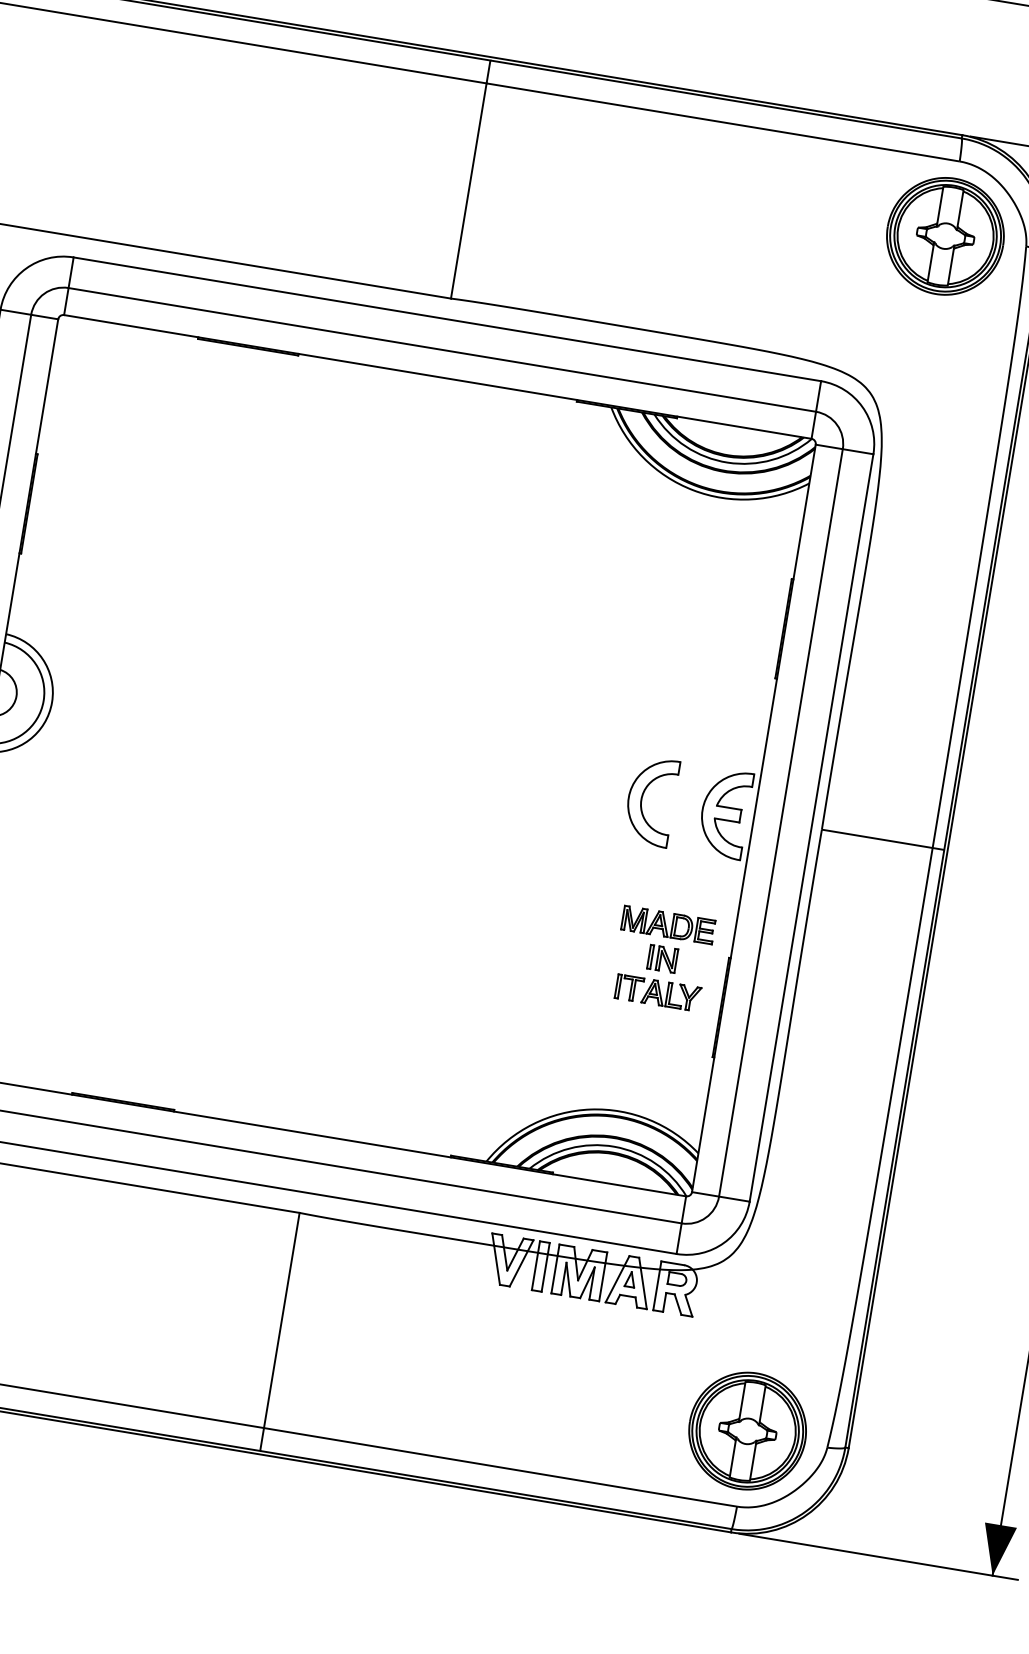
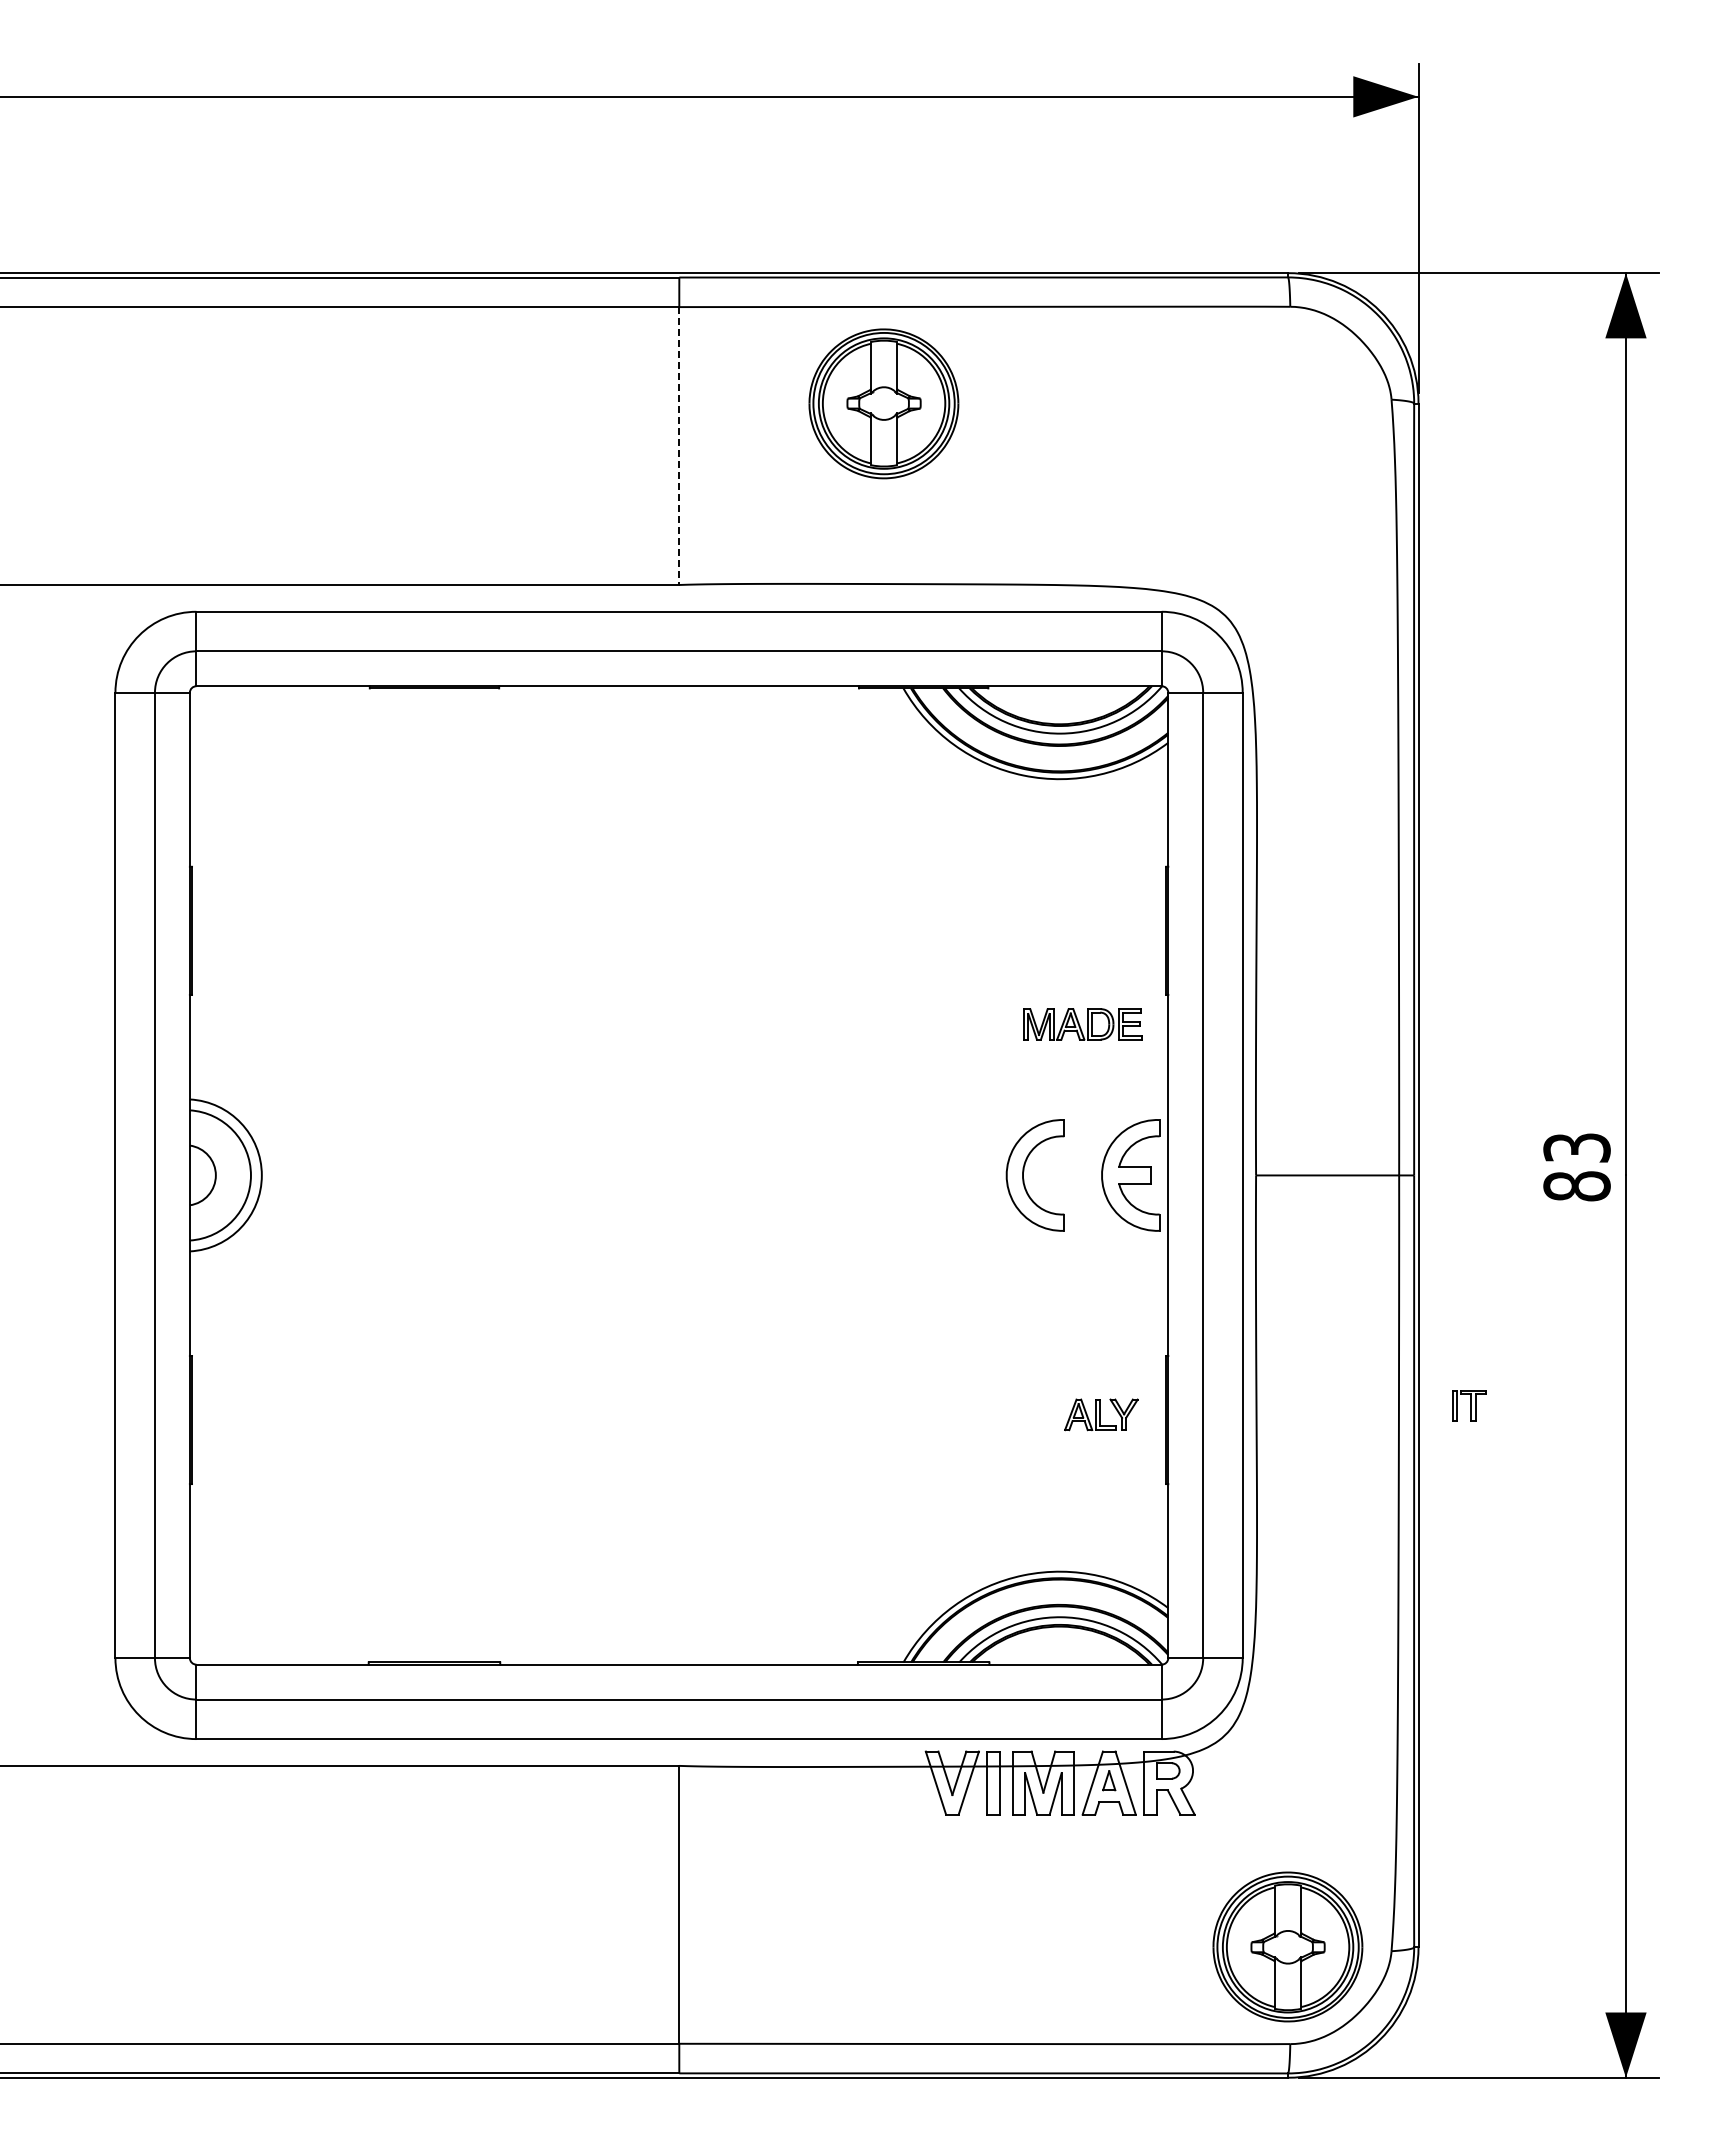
line: (468, 191) -> (679, 446), solid -> dashed
part: (945, 236) -> (883, 403), moved
part: (667, 925) -> (1082, 1024), moved
part: (662, 958) -> (1082, 1370), removed
part: (629, 988) -> (1469, 1405), moved

